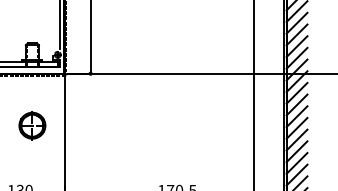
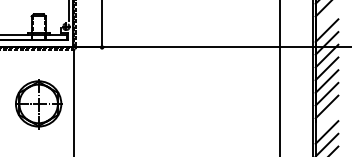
line: (296, 46) -> (326, 17), removed
part: (32, 125) -> (38, 103), size x1.6
line: (296, 139) -> (326, 119), removed

